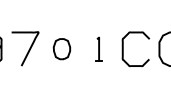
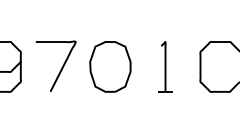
part: (61, 48) -> (109, 65), size x1.67
part: (98, 48) -> (164, 65), size x1.43

